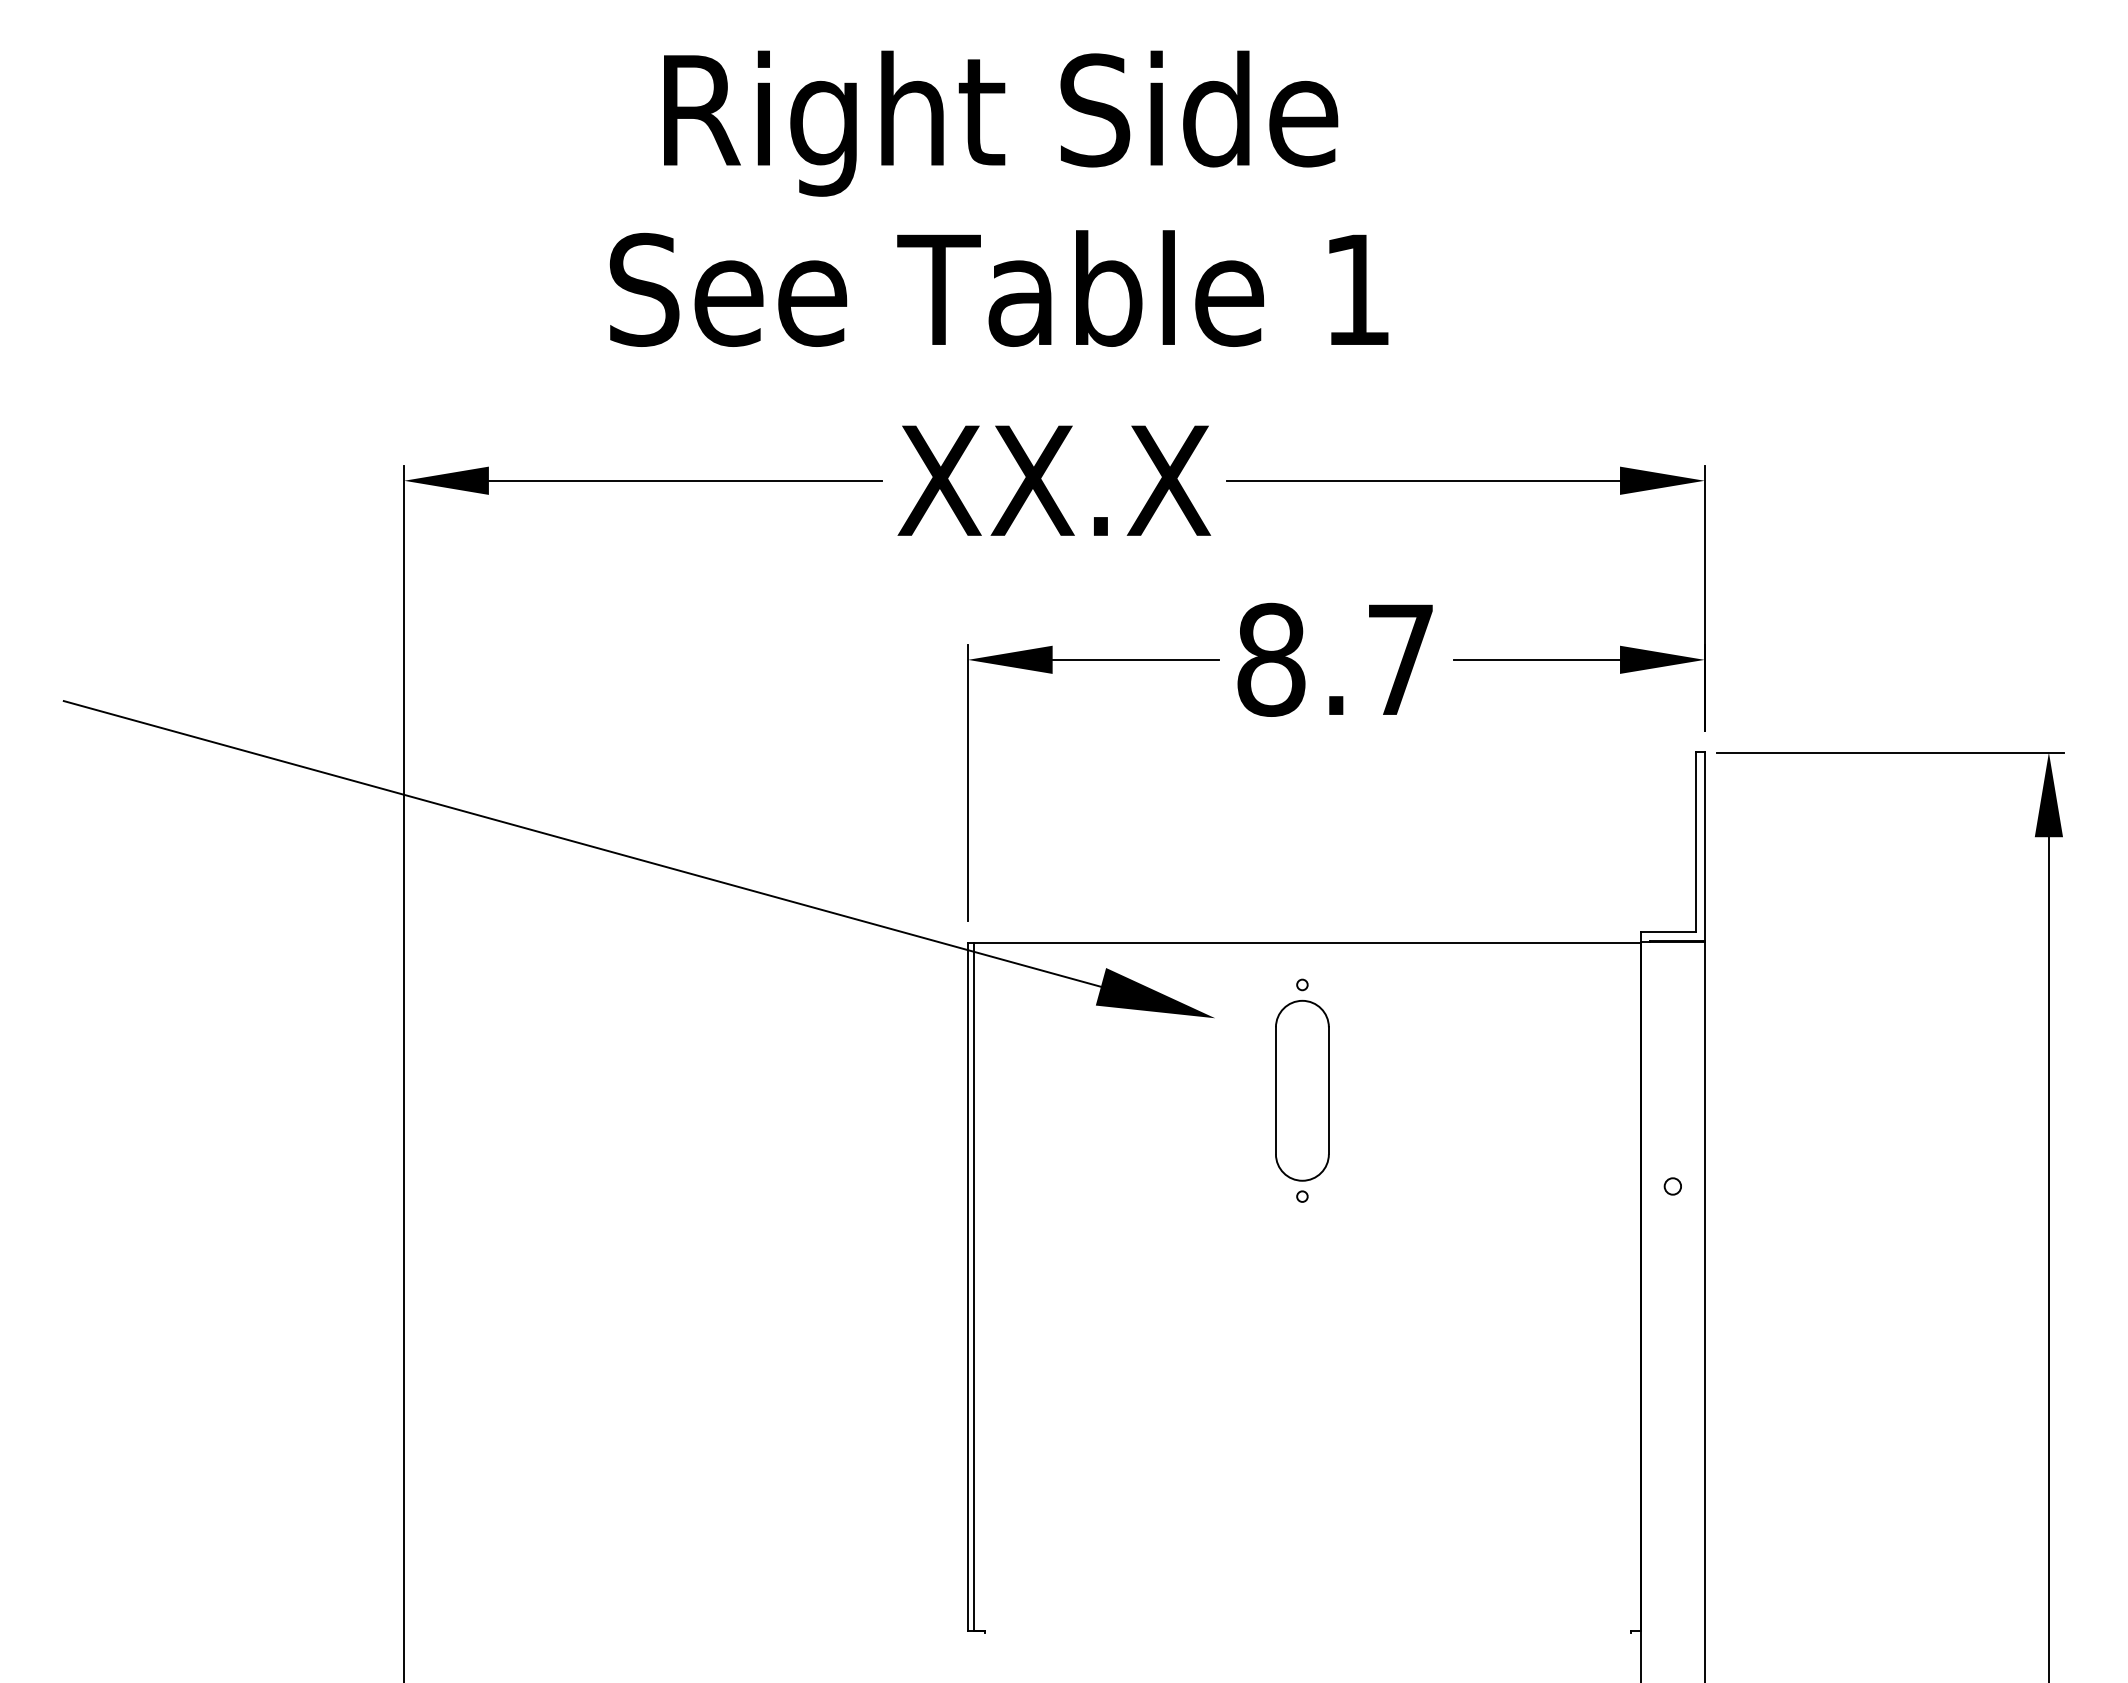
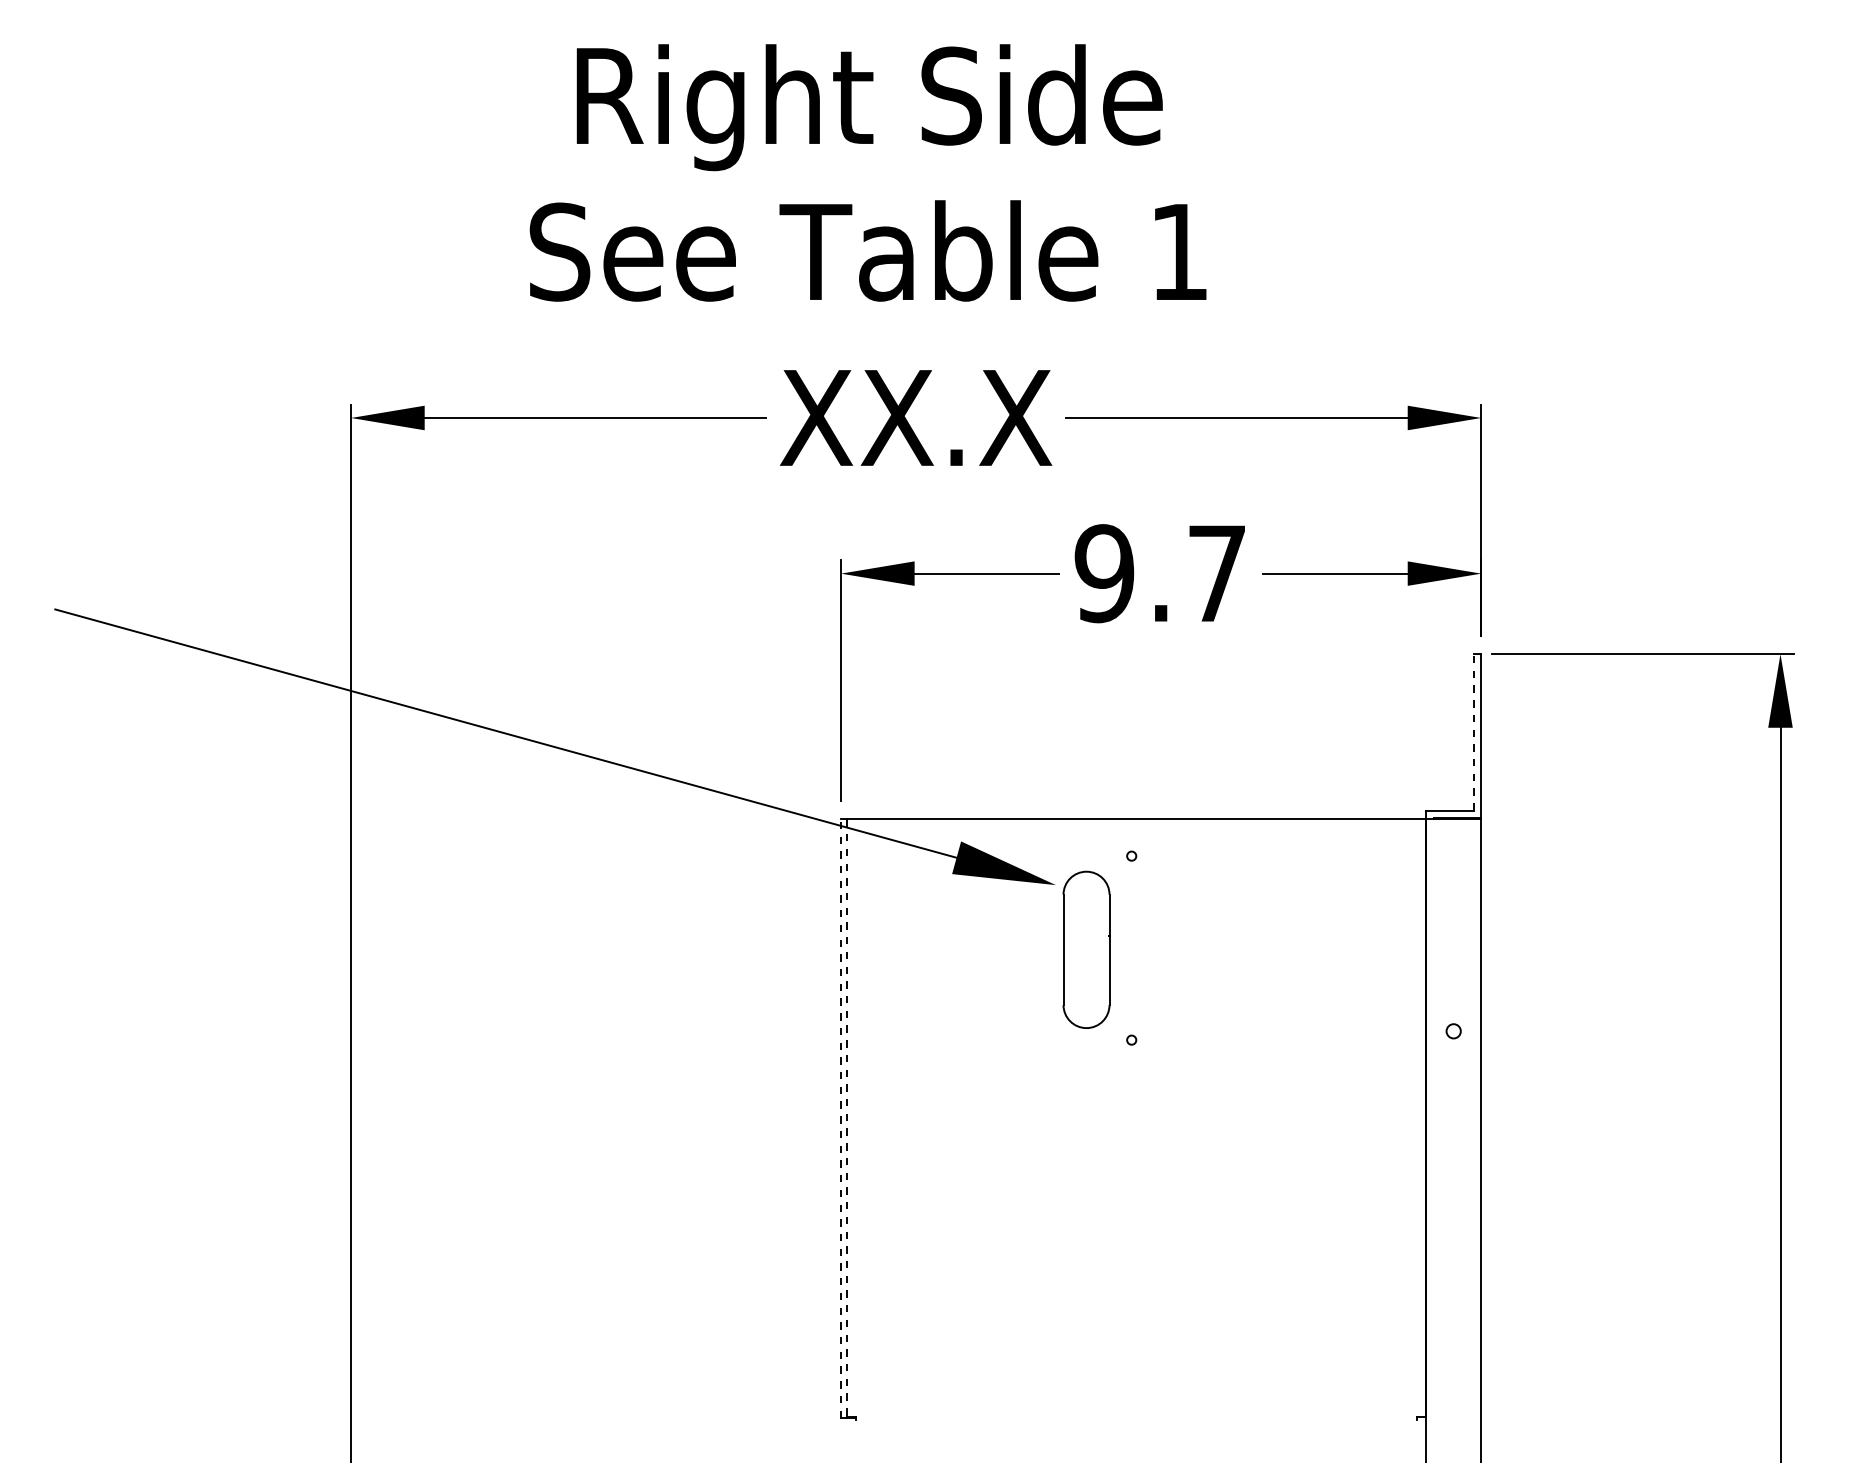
text: (1271, 659) -> (1104, 573), 8.7 -> 9.7
line: (1695, 842) -> (1473, 732), solid -> dashed
part: (1302, 1090) -> (1086, 949), moved
line: (967, 1286) -> (840, 1118), solid -> dashed
line: (974, 1286) -> (846, 1118), solid -> dashed

